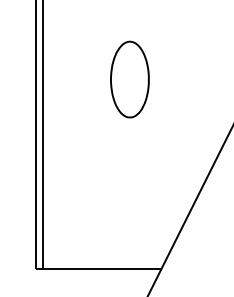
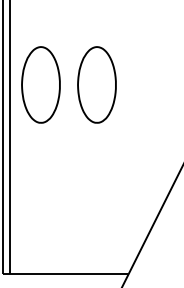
part: (73, 79) -> (40, 84), added

